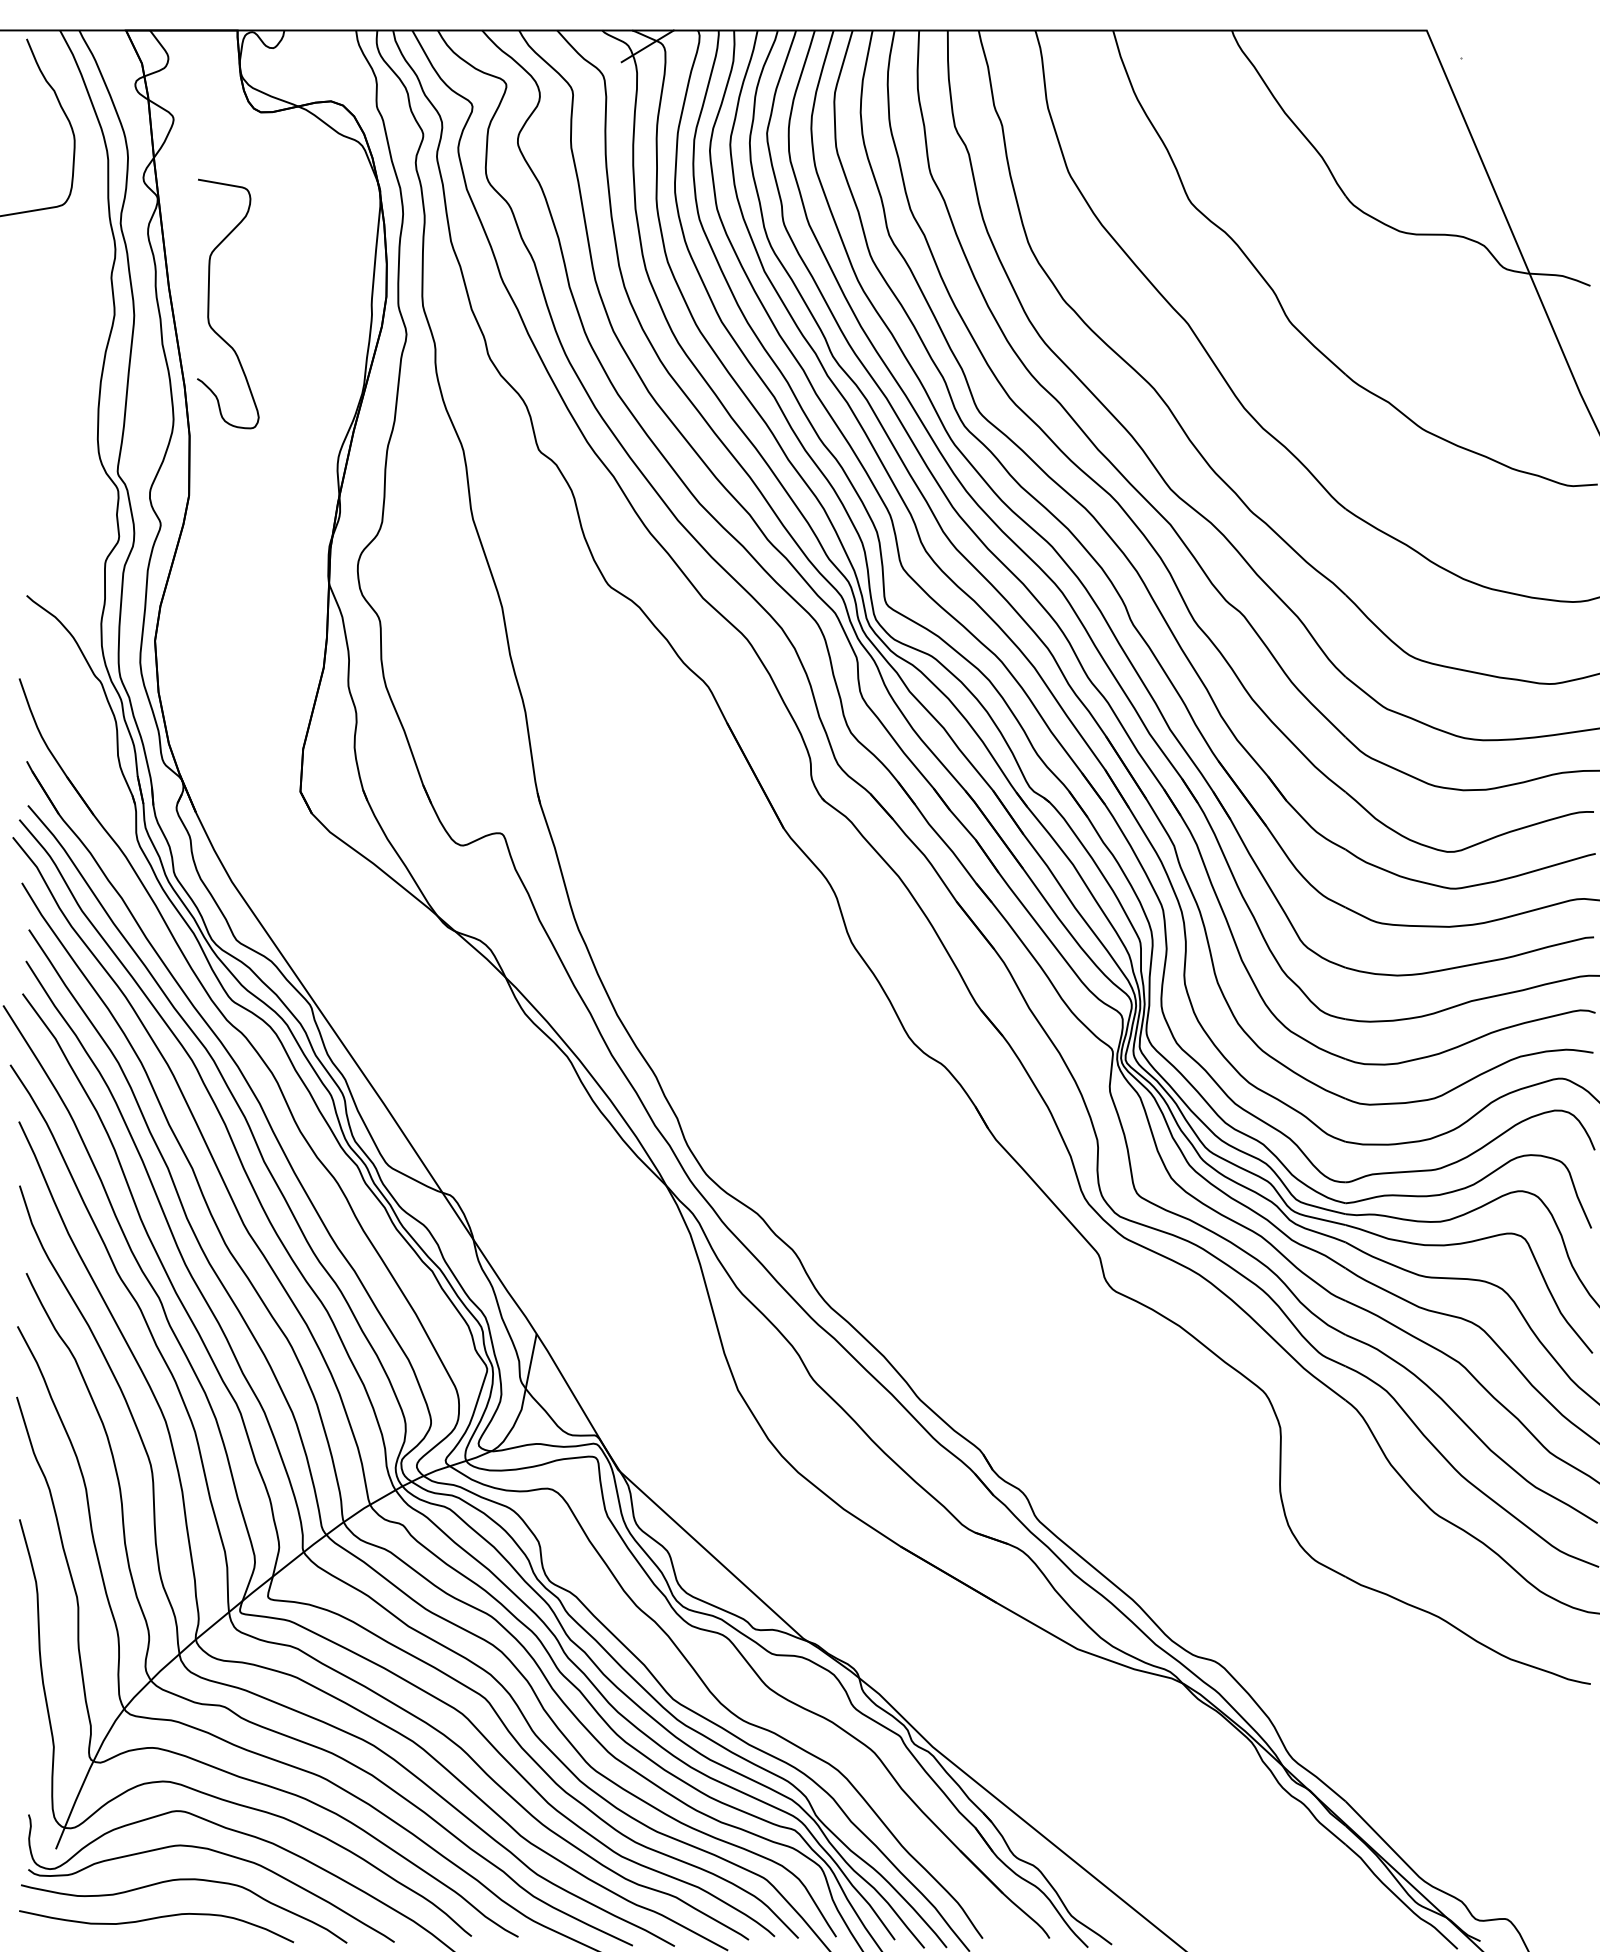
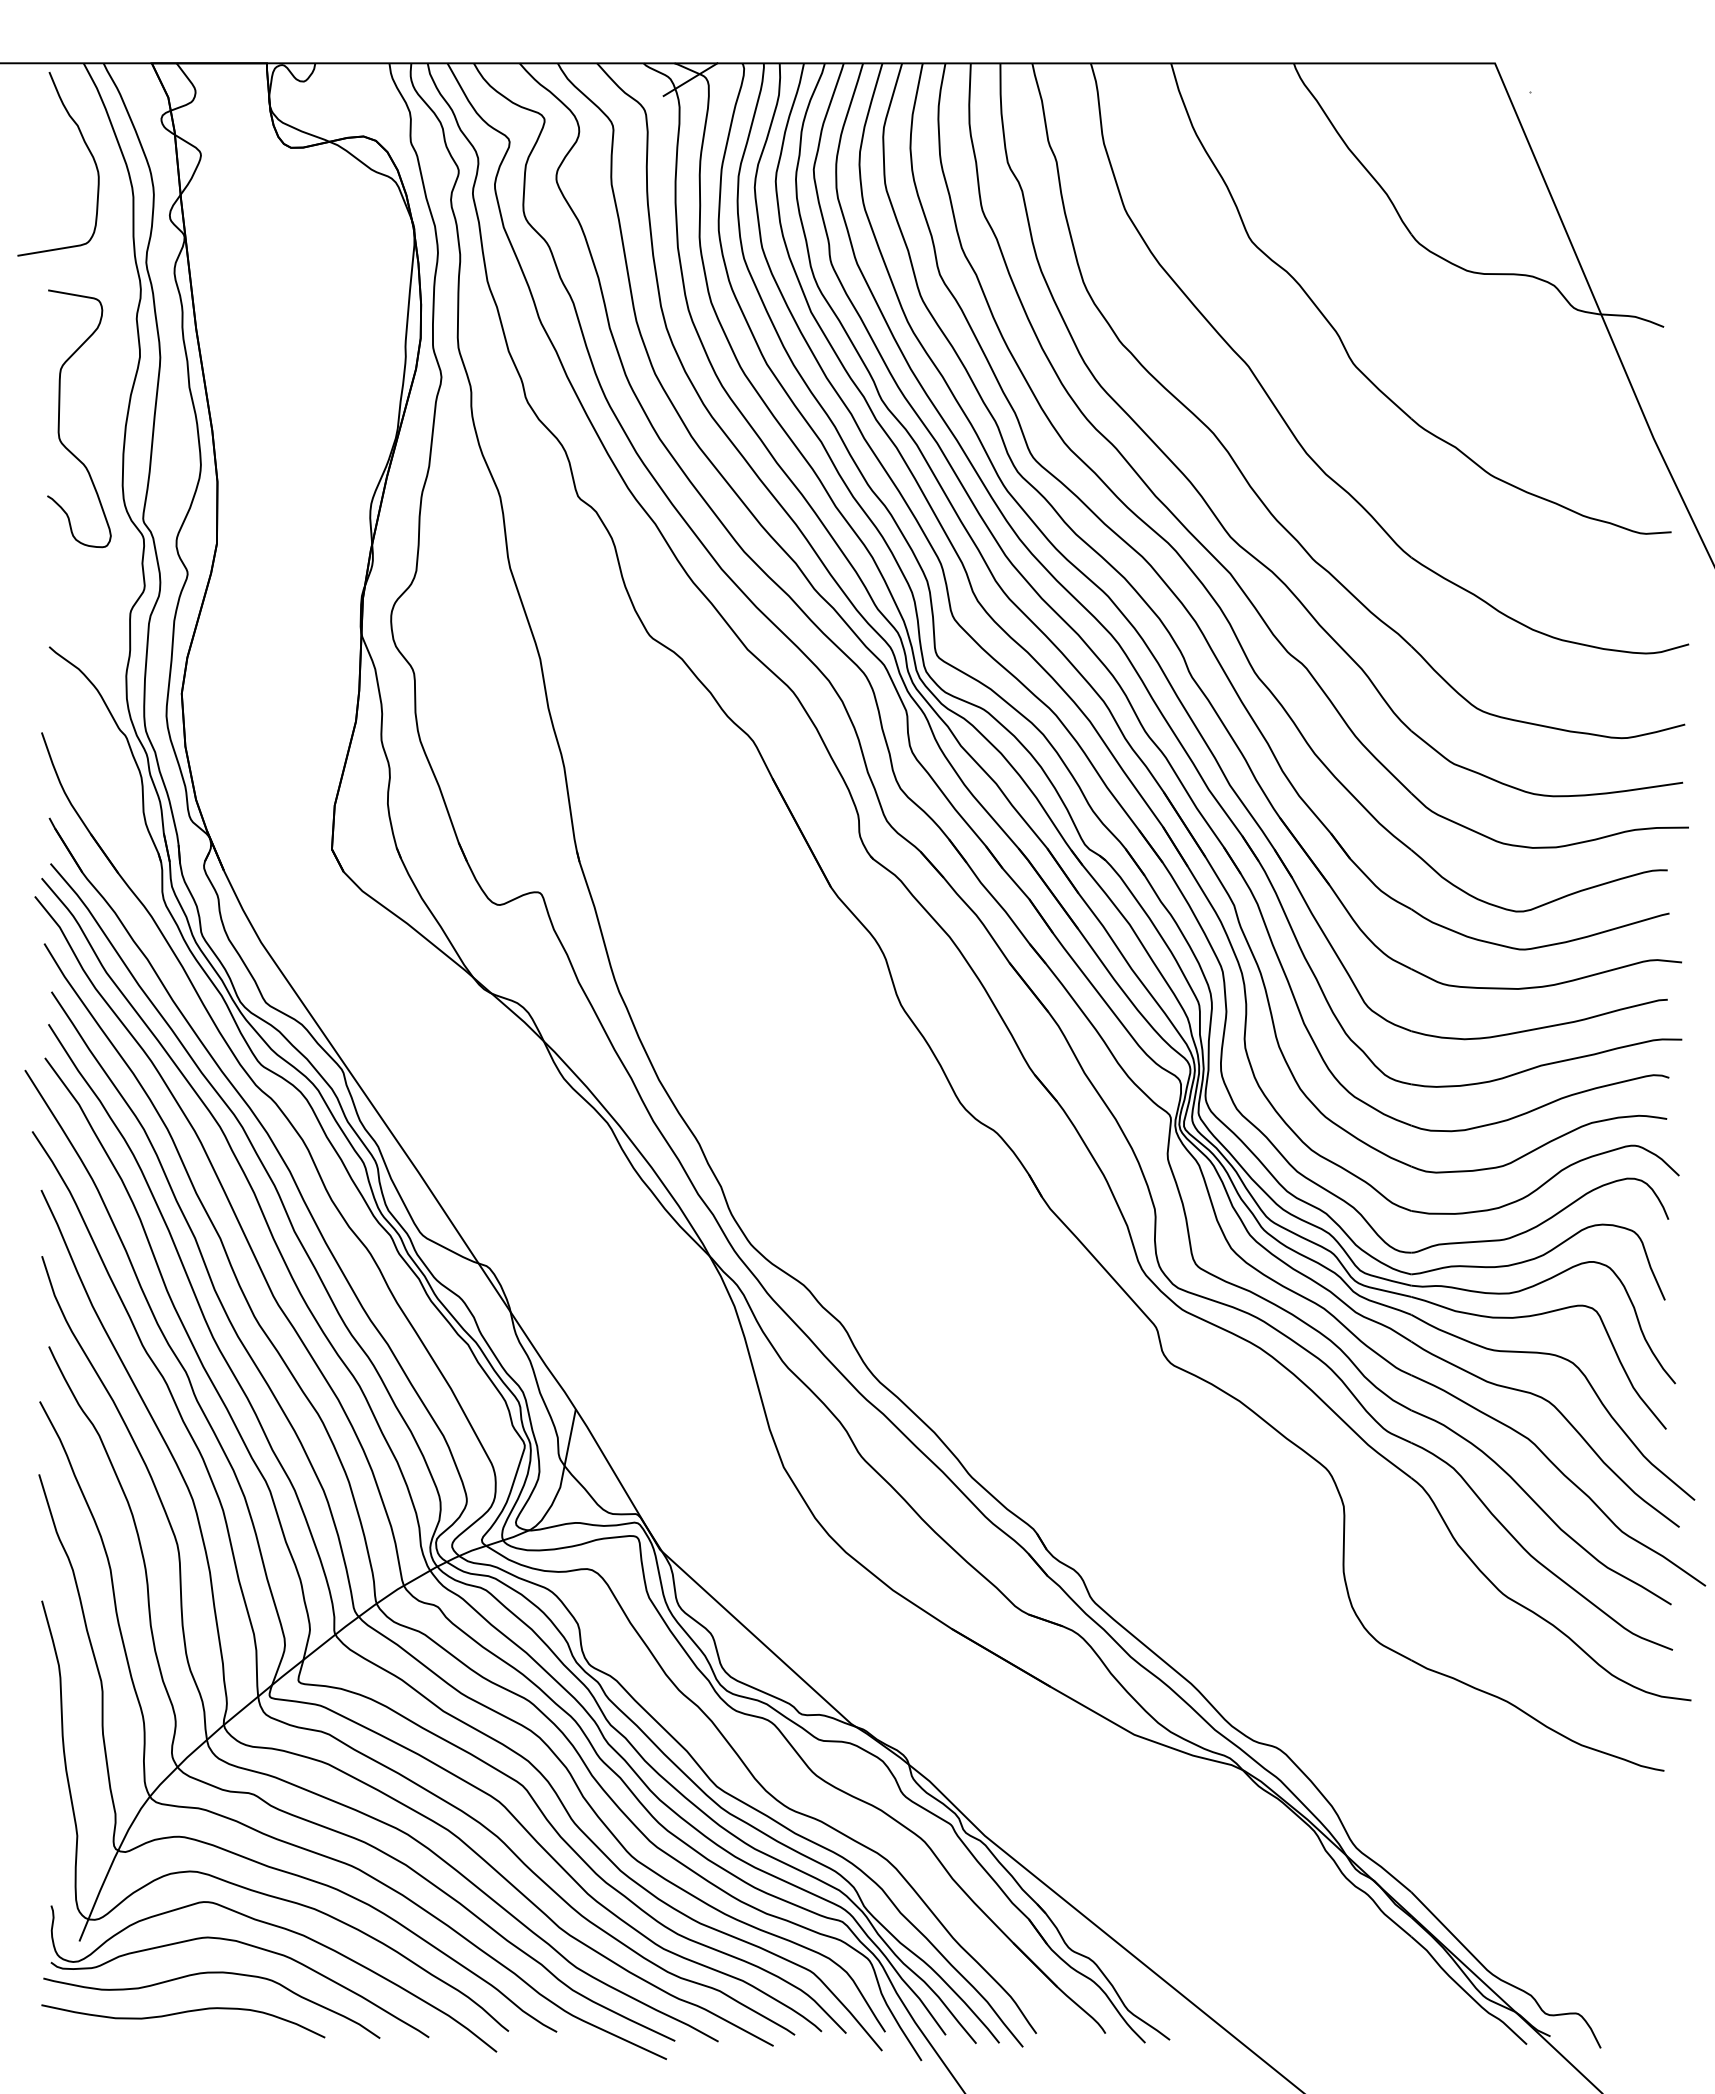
curve: (209, 303) -> (59, 418), moved

